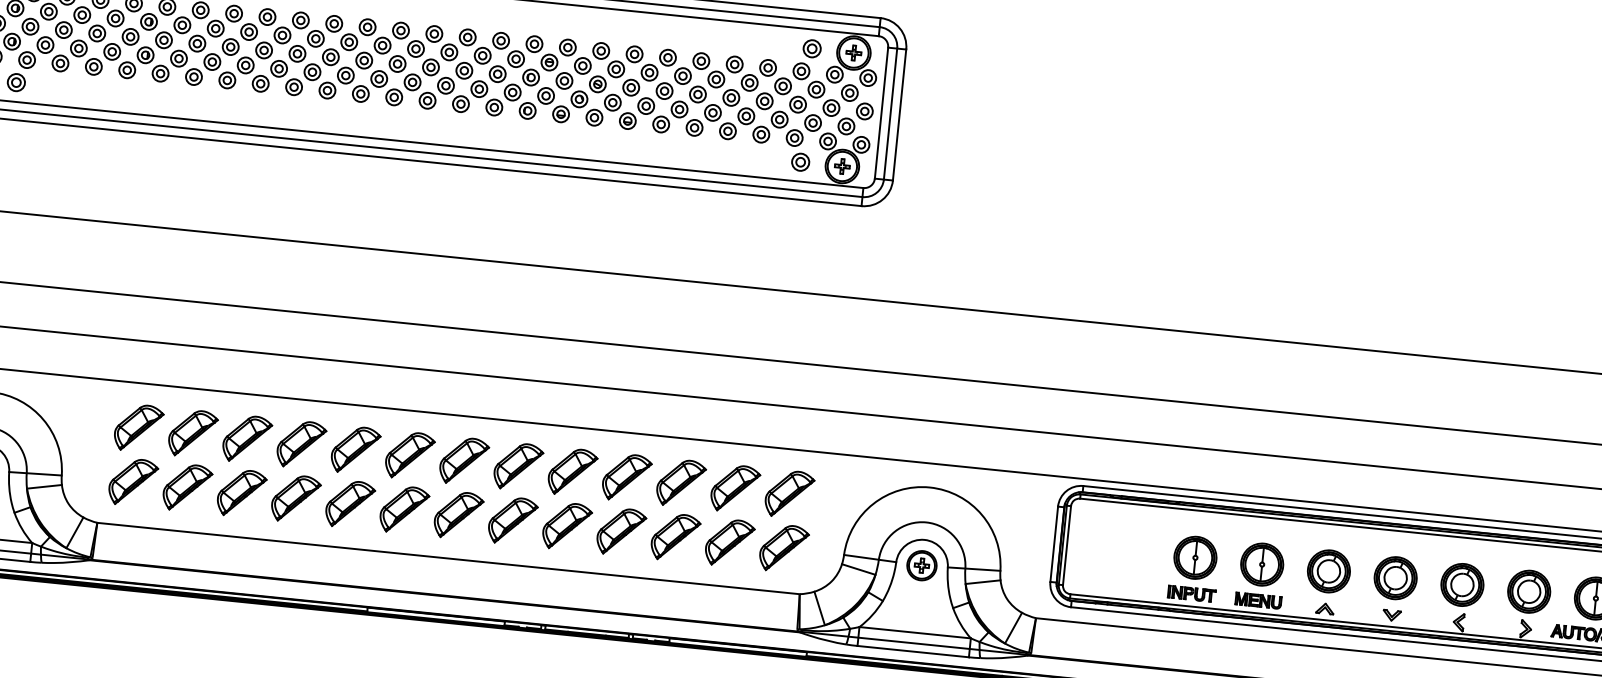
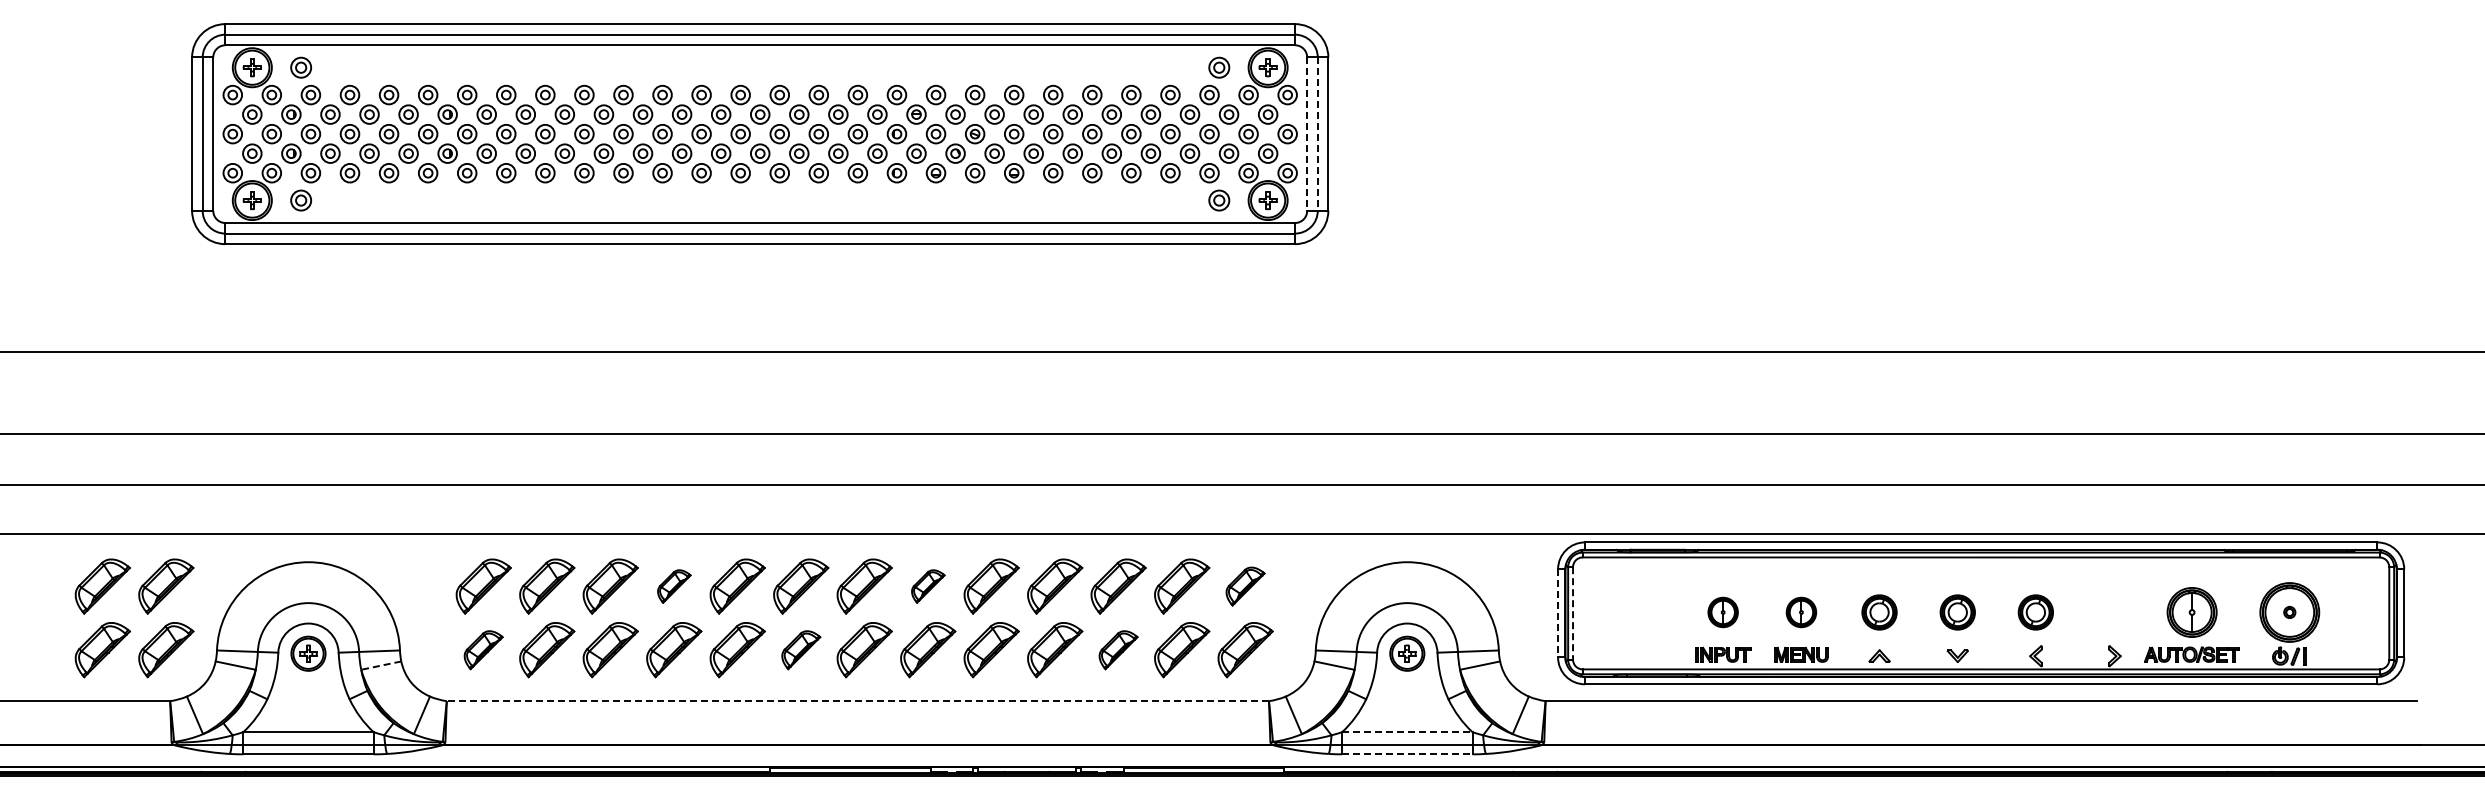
line: (881, 113) -> (1307, 134), solid -> dashed
line: (890, 114) -> (1317, 134), solid -> dashed
part: (301, 444) -> (674, 586), size x0.6
part: (518, 466) -> (928, 586), size x0.6
part: (133, 482) -> (483, 650), size x0.7
line: (43, 486) -> (380, 665), solid -> dashed
part: (789, 494) -> (1245, 586), size x0.7
part: (404, 510) -> (801, 650), size x0.7
part: (675, 537) -> (1118, 650), size x0.7
line: (1054, 544) -> (1558, 613), solid -> dashed
line: (1067, 545) -> (1573, 613), solid -> dashed
part: (1194, 557) -> (1722, 612), size x0.6
line: (448, 558) -> (857, 701), solid -> dashed
part: (1262, 564) -> (1801, 612), size x0.6
part: (1328, 571) -> (1879, 612), size x0.7
part: (1395, 578) -> (1957, 612), size x0.7
part: (1462, 584) -> (2035, 612), size x0.7
part: (1528, 591) -> (2113, 612), removed
line: (915, 632) -> (1407, 732), solid -> dashed
line: (913, 651) -> (1407, 754), solid -> dashed

